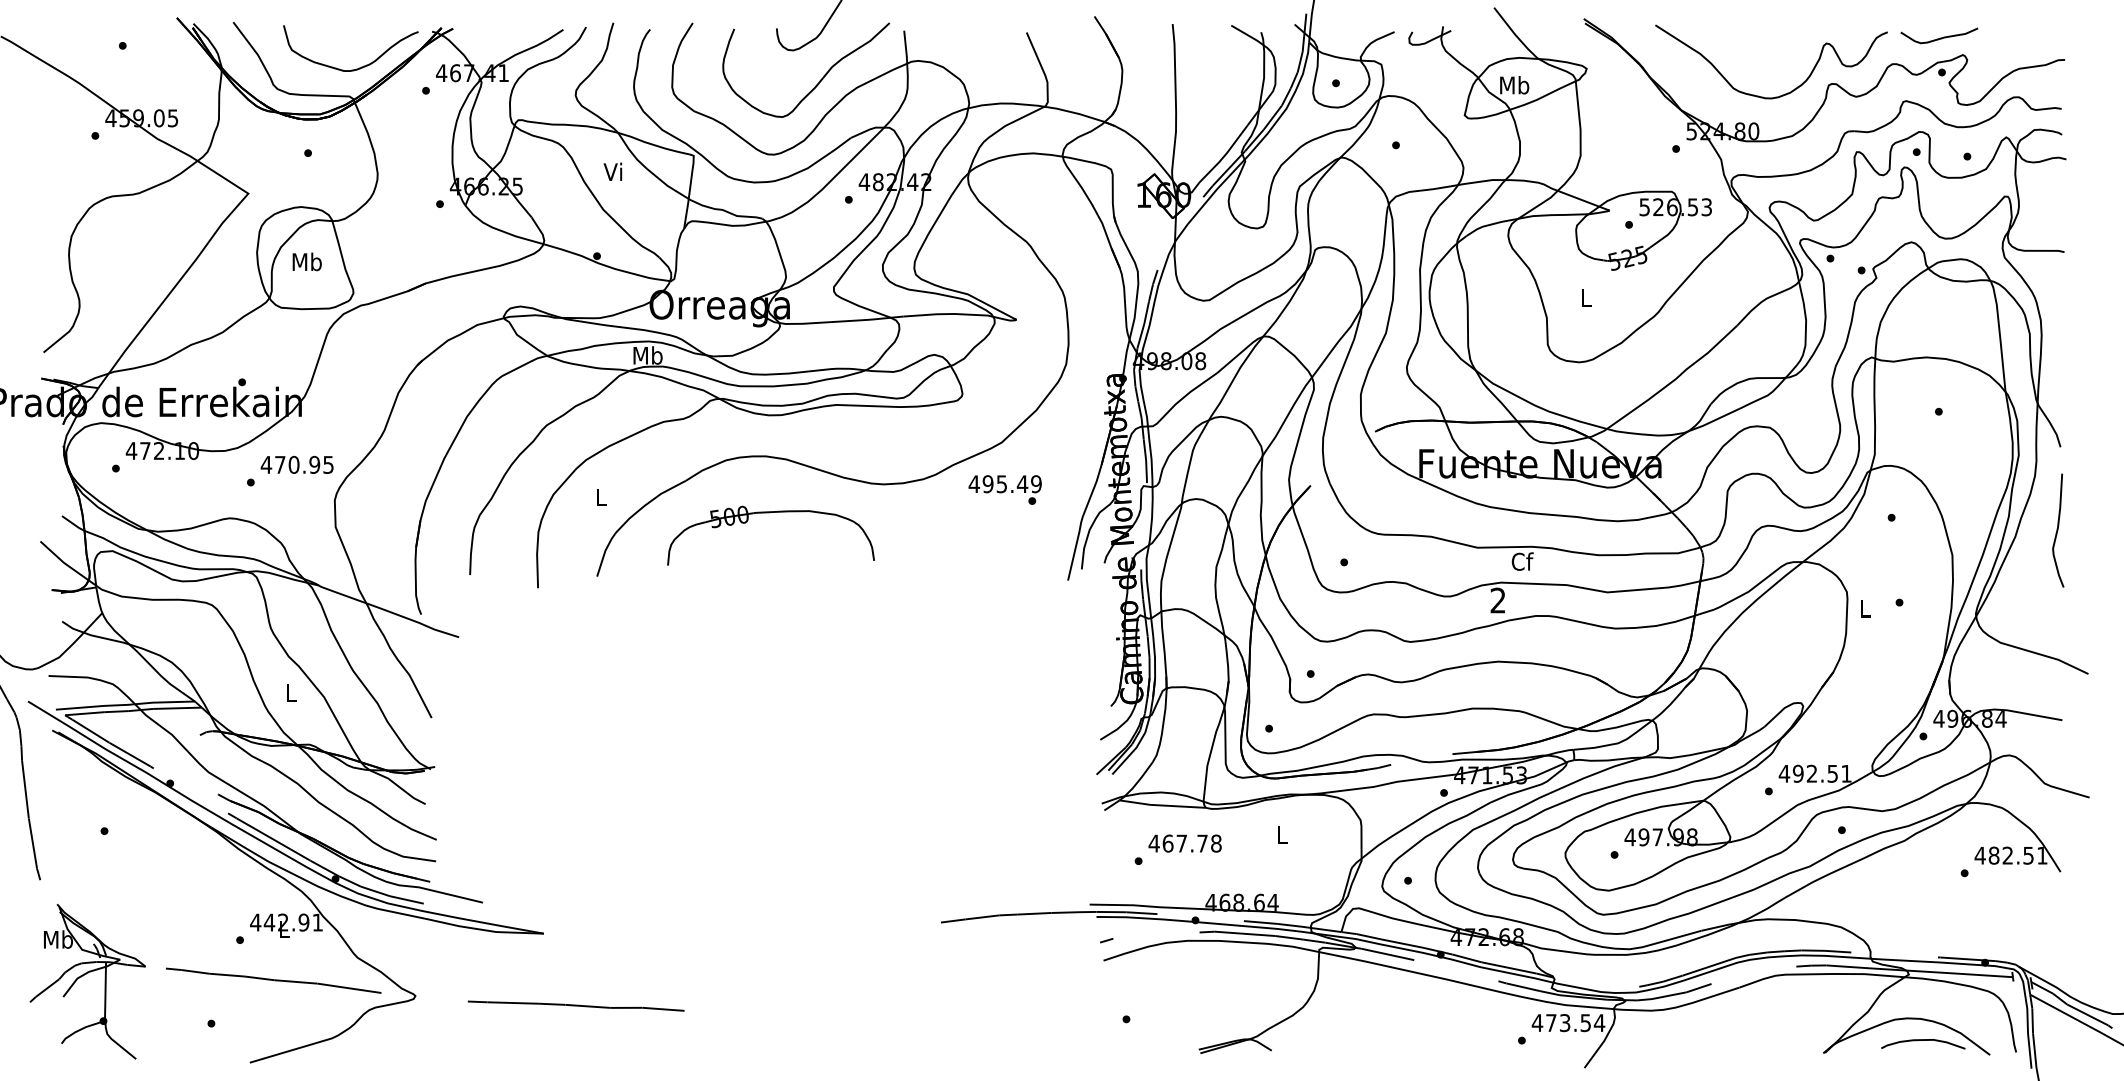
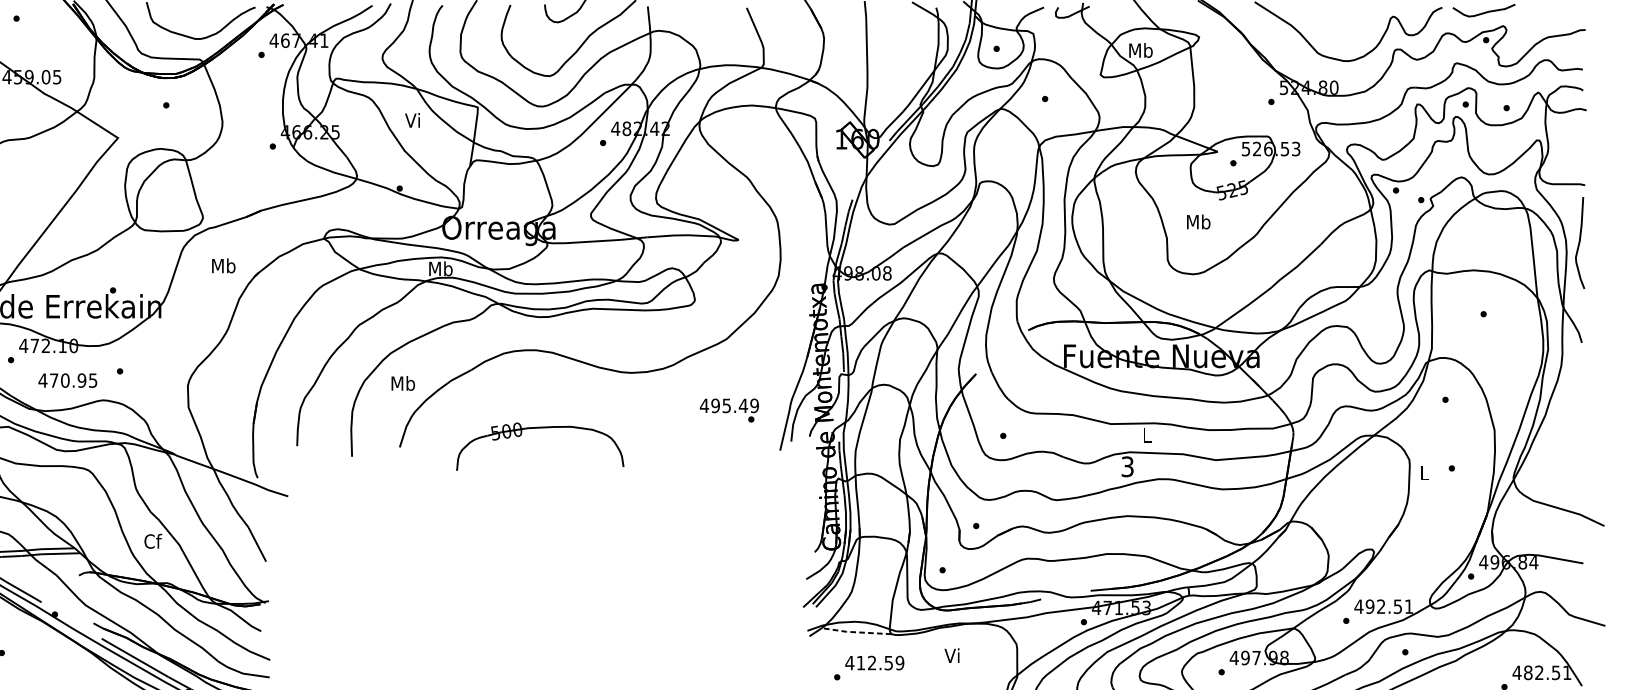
text: (306, 261) -> (223, 265), moved
text: (1585, 297) -> (1198, 221), L -> Mb
text: (296, 464) -> (67, 380), moved
text: (1004, 489) -> (728, 410), moved
text: (601, 497) -> (403, 383), L -> Mb
part: (770, 513) -> (539, 428), moved
curve: (2058, 530) -> (1580, 242), moved
text: (1522, 561) -> (1147, 435), Cf -> L
text: (1497, 600) -> (1127, 466), 2 -> 3
text: (291, 692) -> (152, 541), L -> Cf
line: (1161, 805) -> (855, 632), solid -> dashed
text: (1280, 834) -> (951, 655), L -> Vi
text: (1191, 843) -> (879, 662), 467.78 -> 412.59

